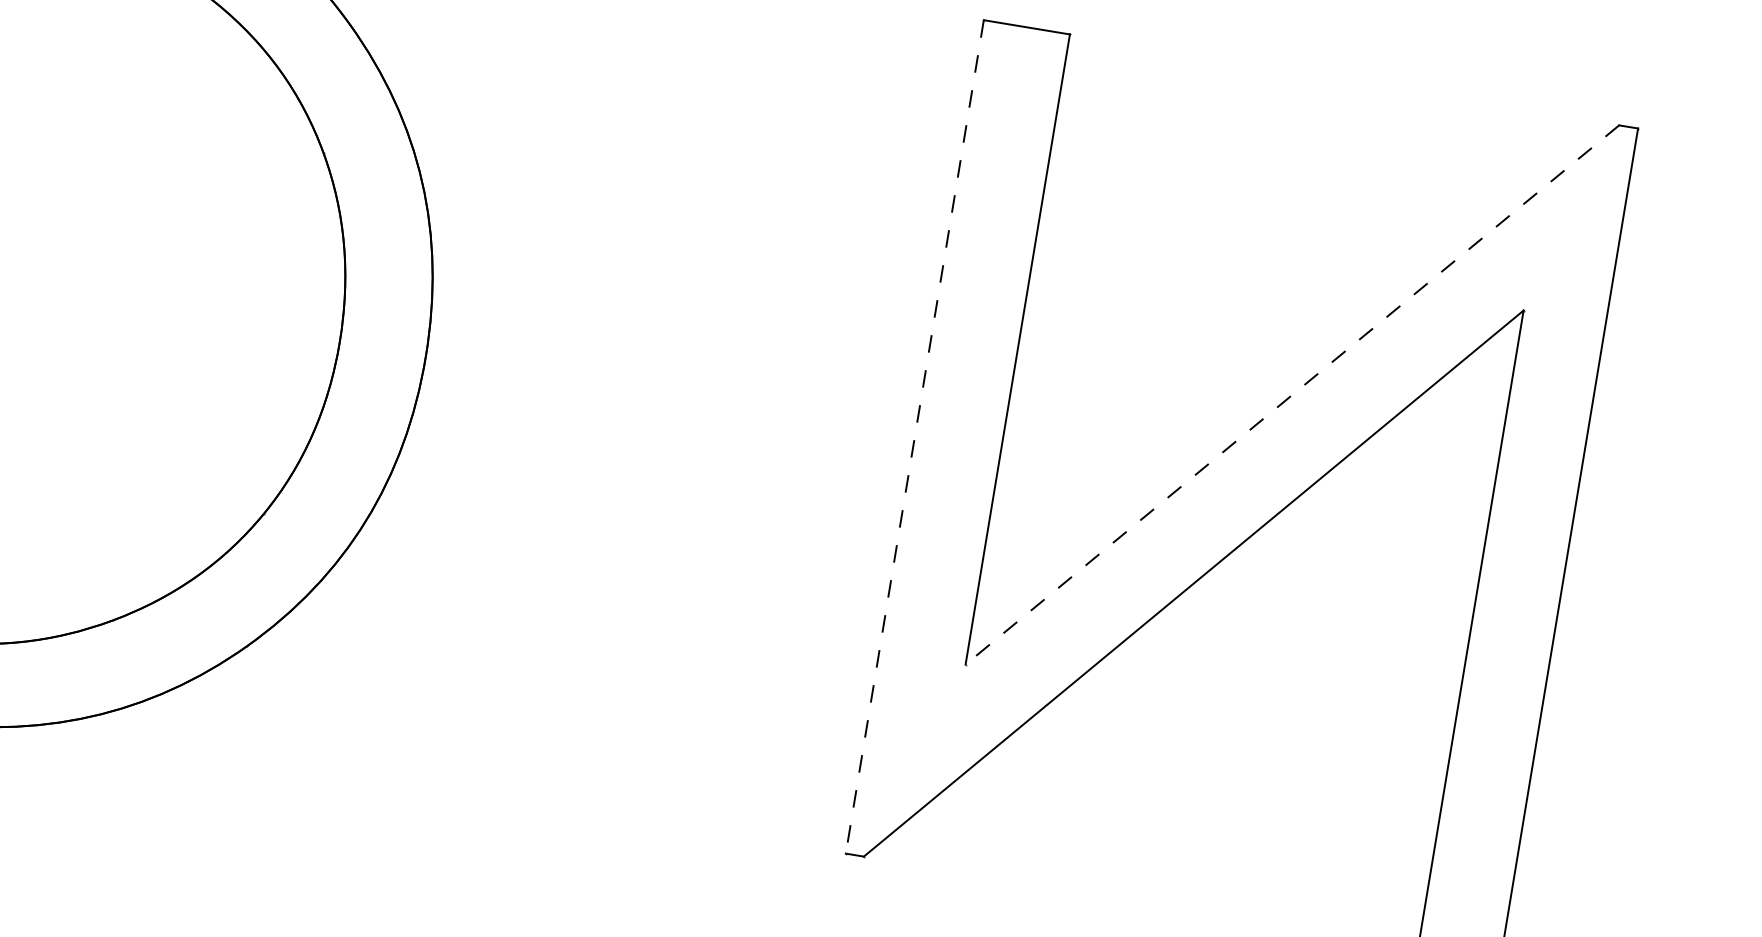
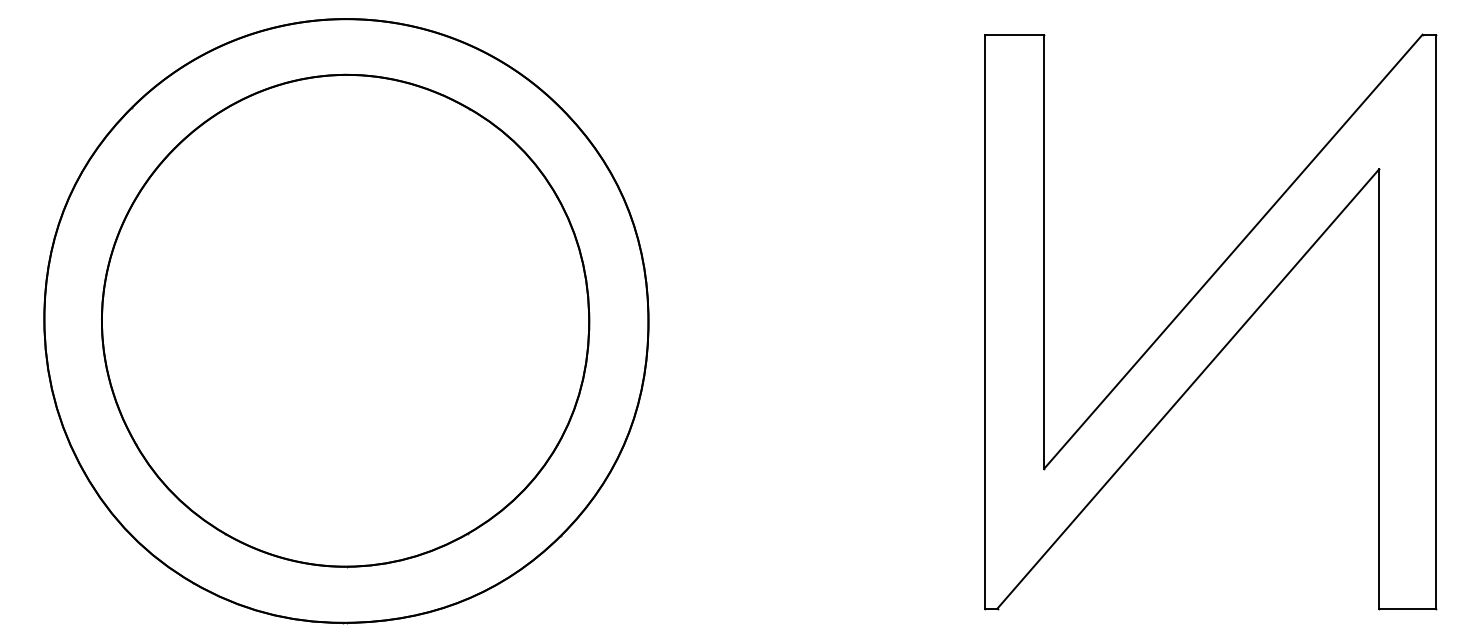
line: (1292, 394) -> (1233, 251), dashed -> solid
line: (915, 436) -> (985, 321), dashed -> solid

